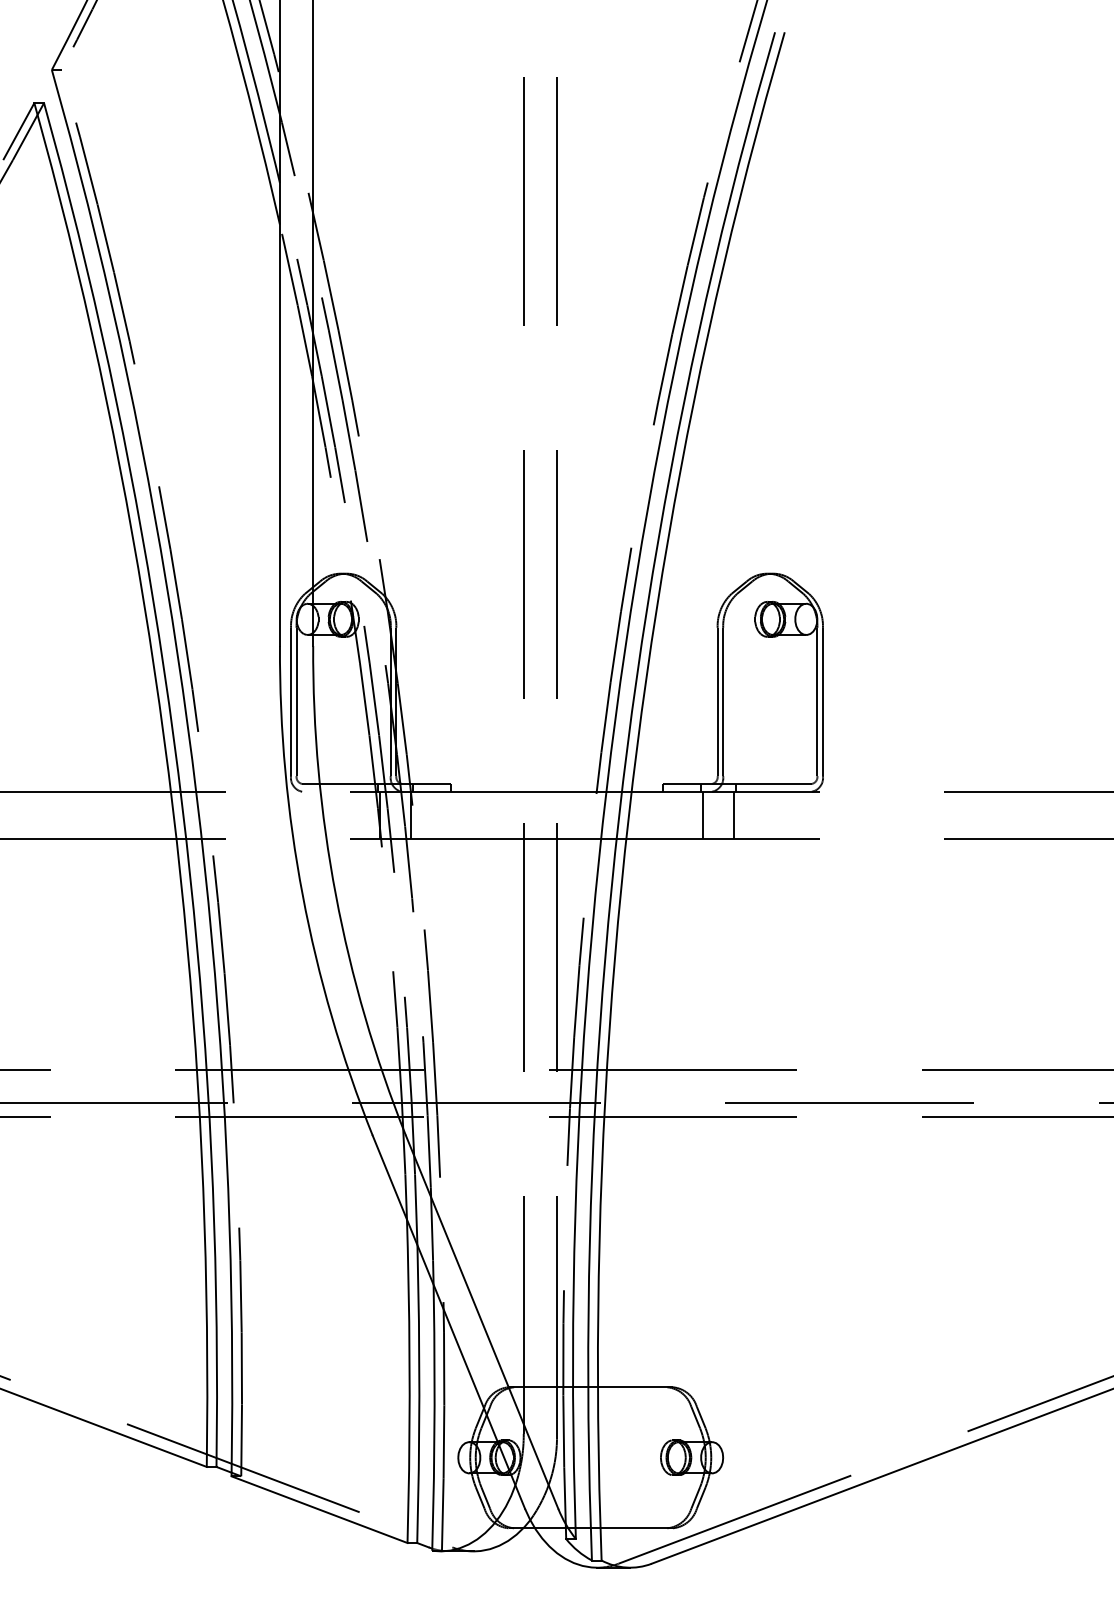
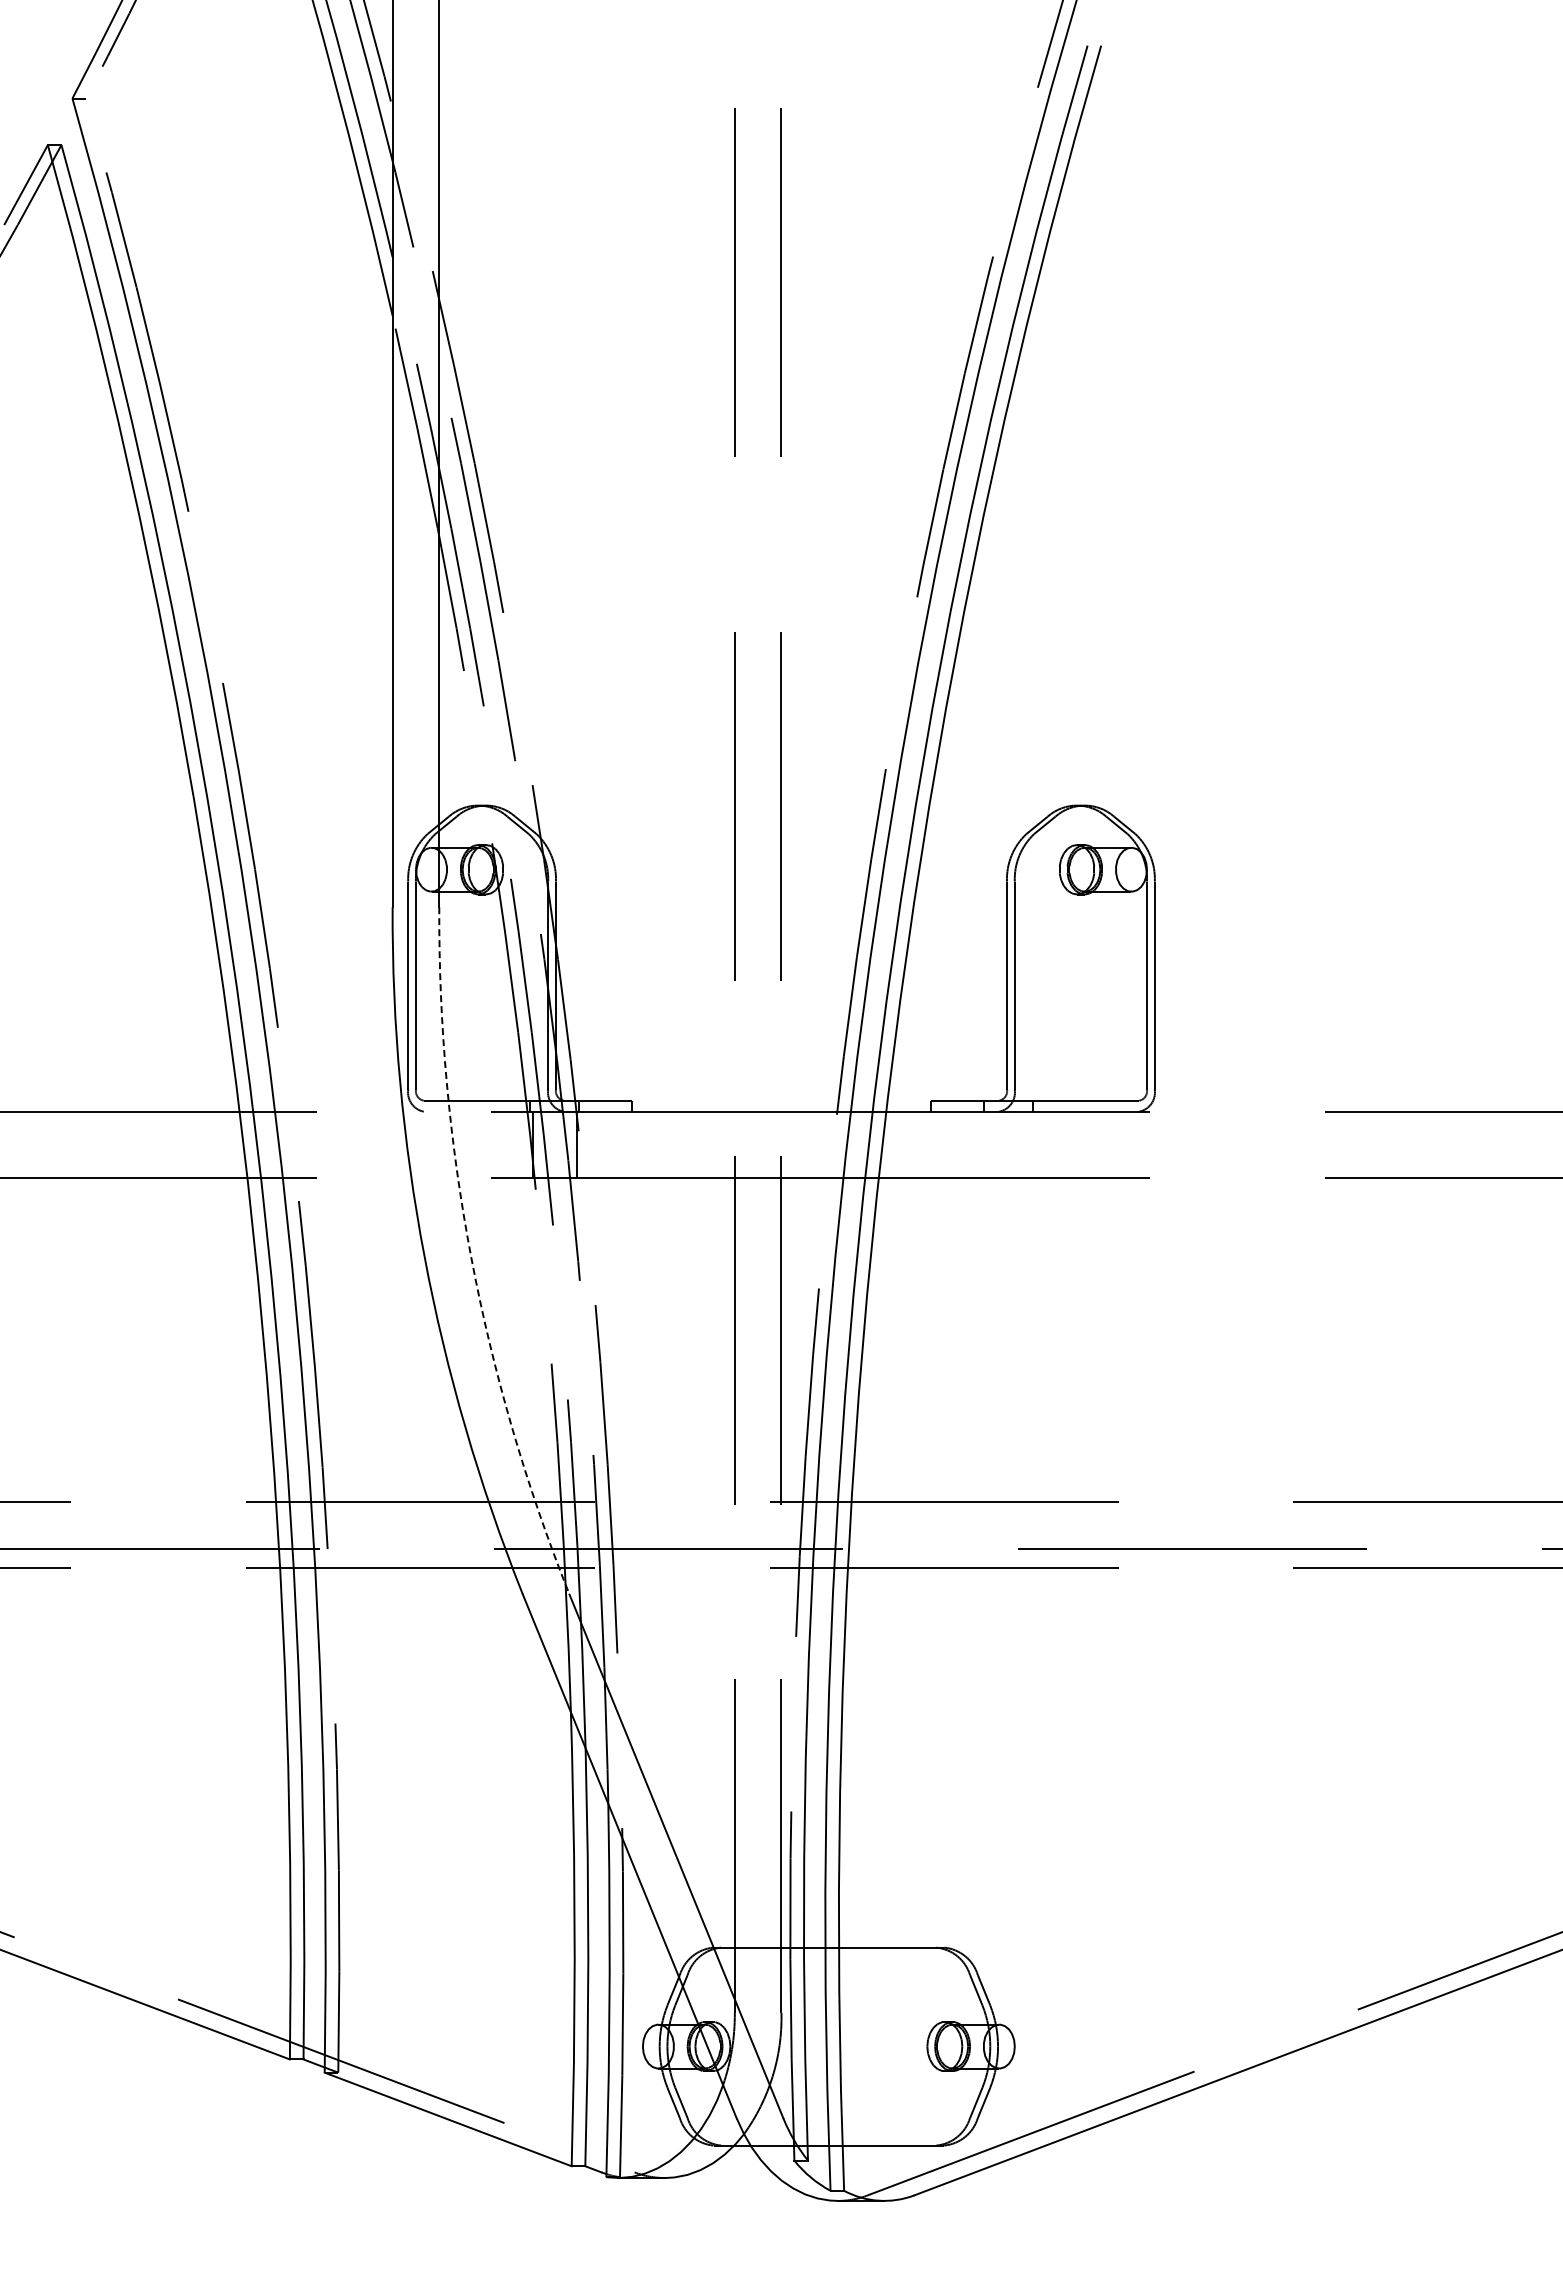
line: (703, 815) -> (986, 1144), removed
line: (734, 815) -> (1030, 1144), removed
arc: (336, 895) -> (471, 1257), solid -> dashed

